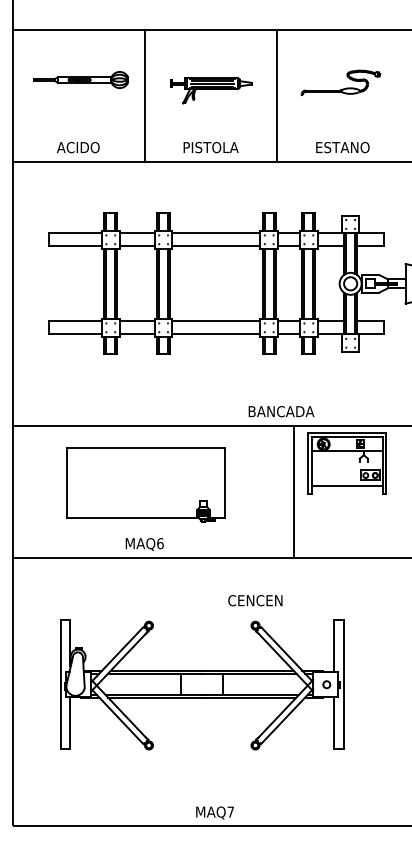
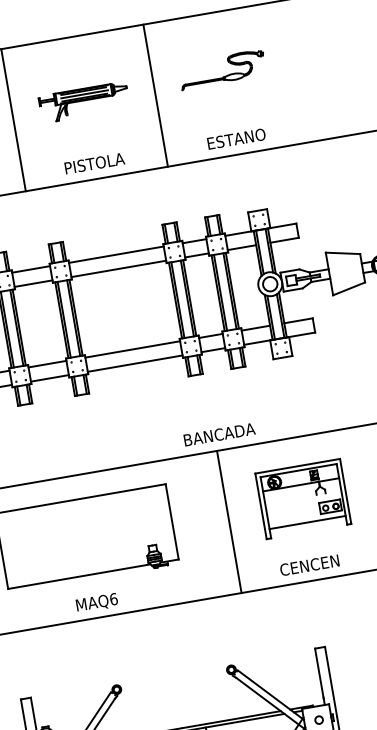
part: (346, 463) -> (302, 498), moved
line: (293, 491) -> (229, 521), moved
text: (255, 600) -> (309, 565), moved

